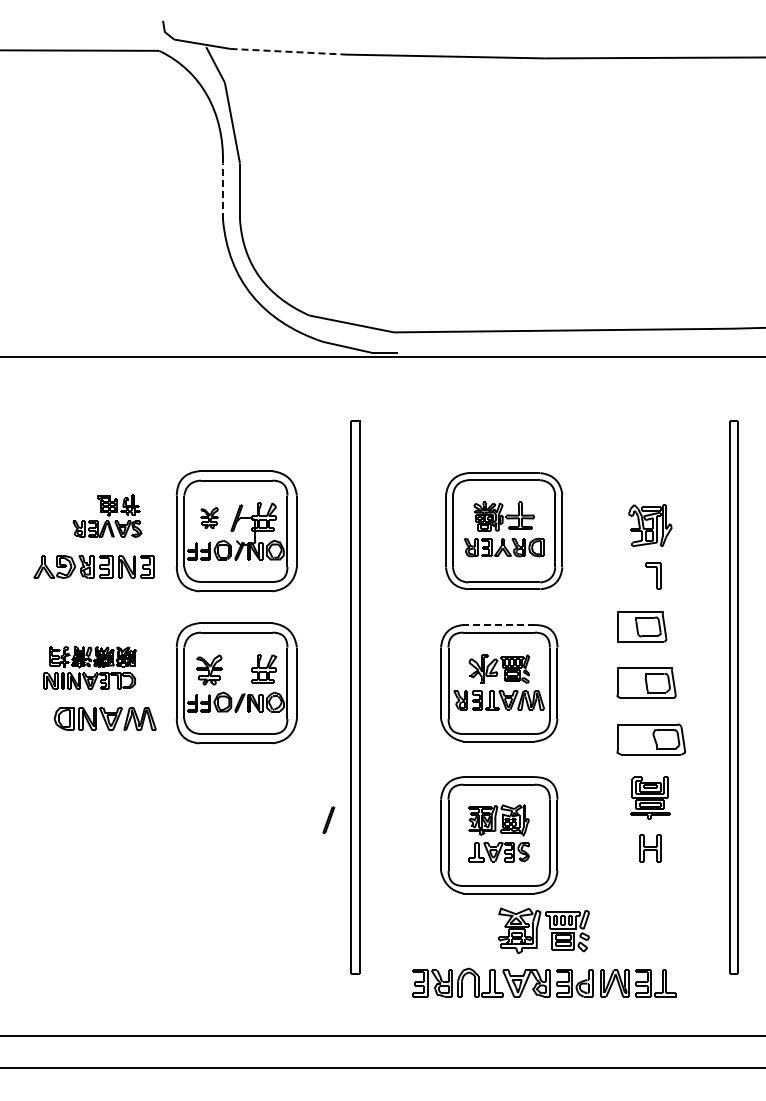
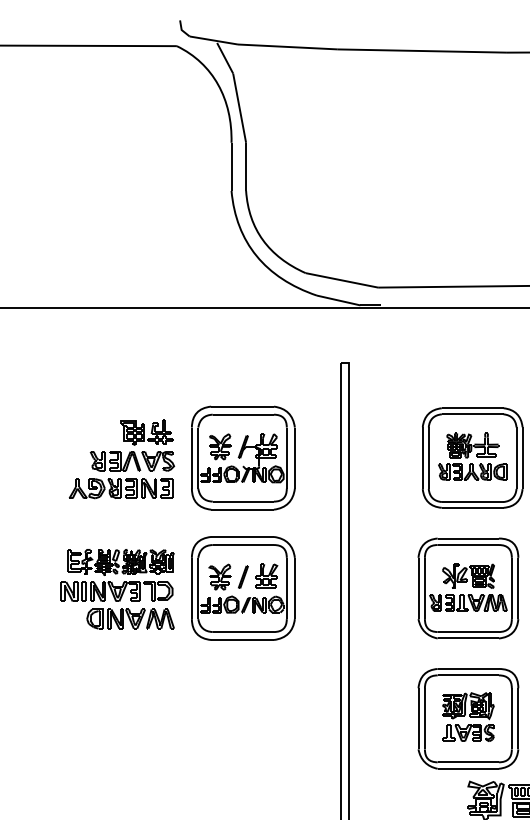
line: (289, 51) -> (288, 46), dashed -> solid
line: (223, 191) -> (231, 166), dashed -> solid
part: (107, 515) -> (132, 444), size x1.43
part: (209, 517) -> (219, 446), size x1.43
line: (499, 625) -> (468, 538), dashed -> solid
part: (90, 667) -> (117, 574), size x1.43
line: (328, 819) -> (243, 576), moved

